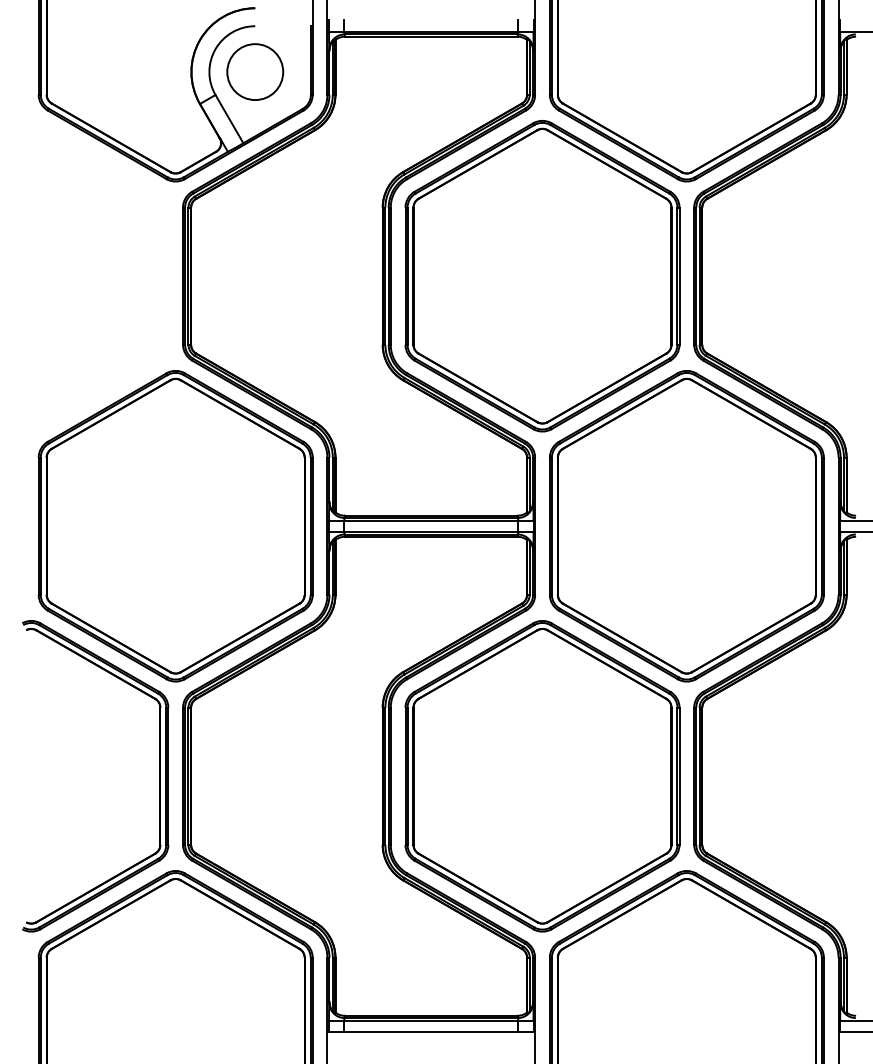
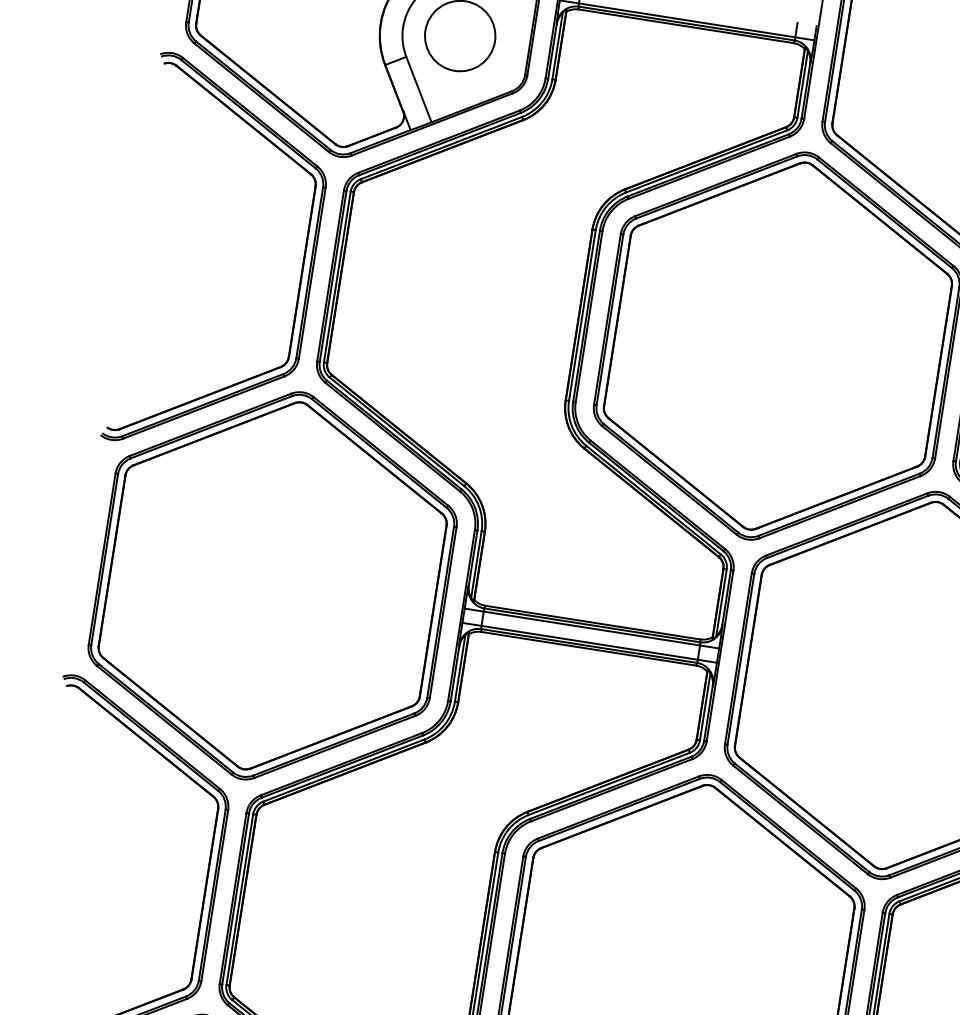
part: (159, 276) -> (301, 271), added

